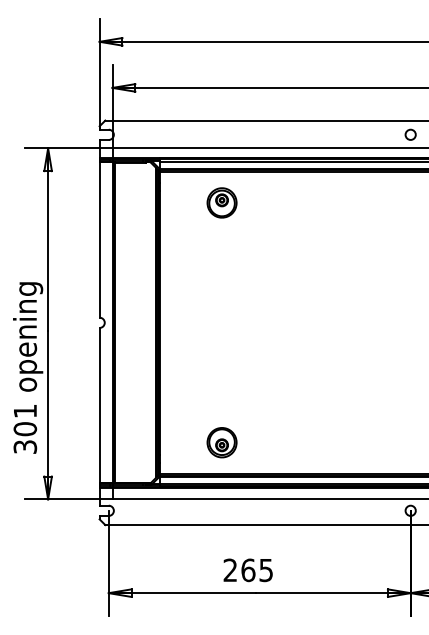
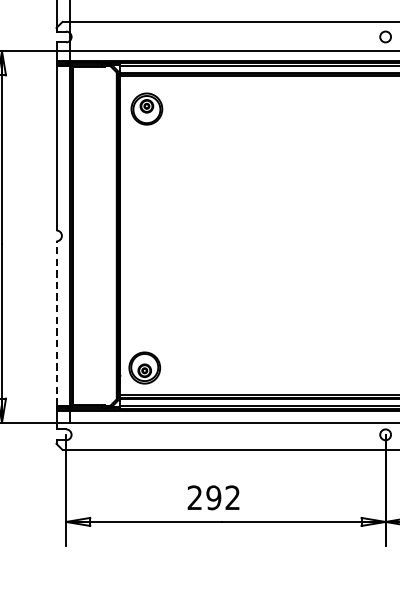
part: (221, 202) -> (146, 108), moved
line: (99, 405) -> (56, 323), solid -> dashed
part: (221, 442) -> (144, 367), moved
text: (256, 570) -> (222, 497), 265 -> 292

